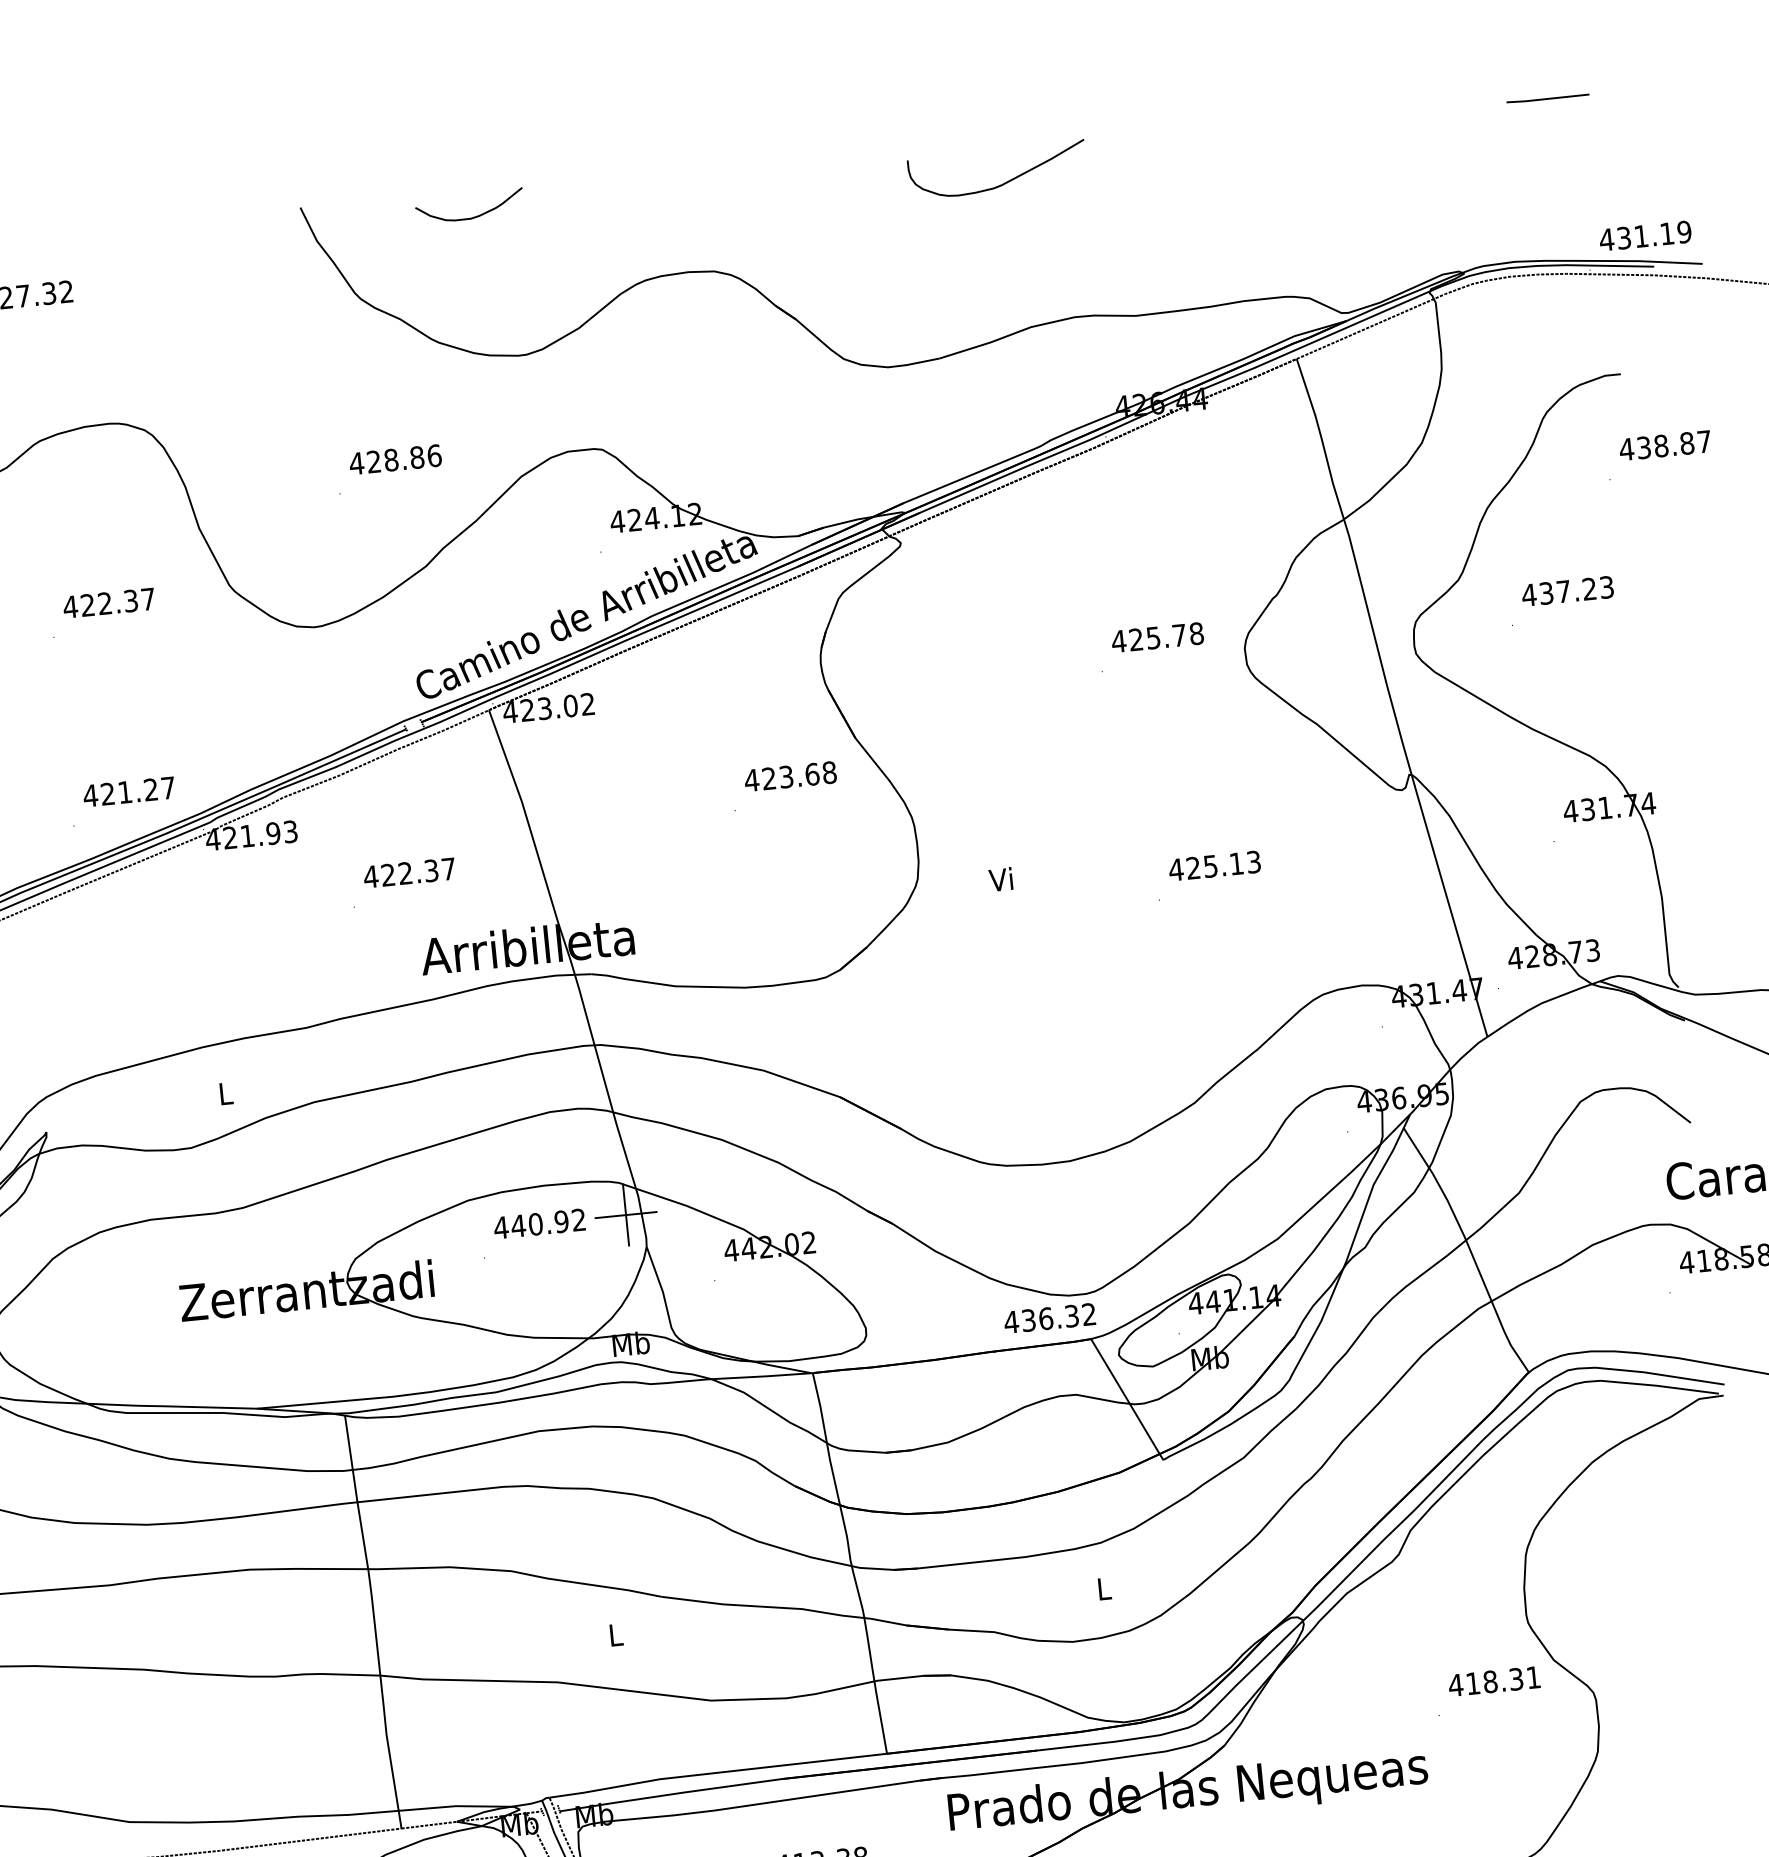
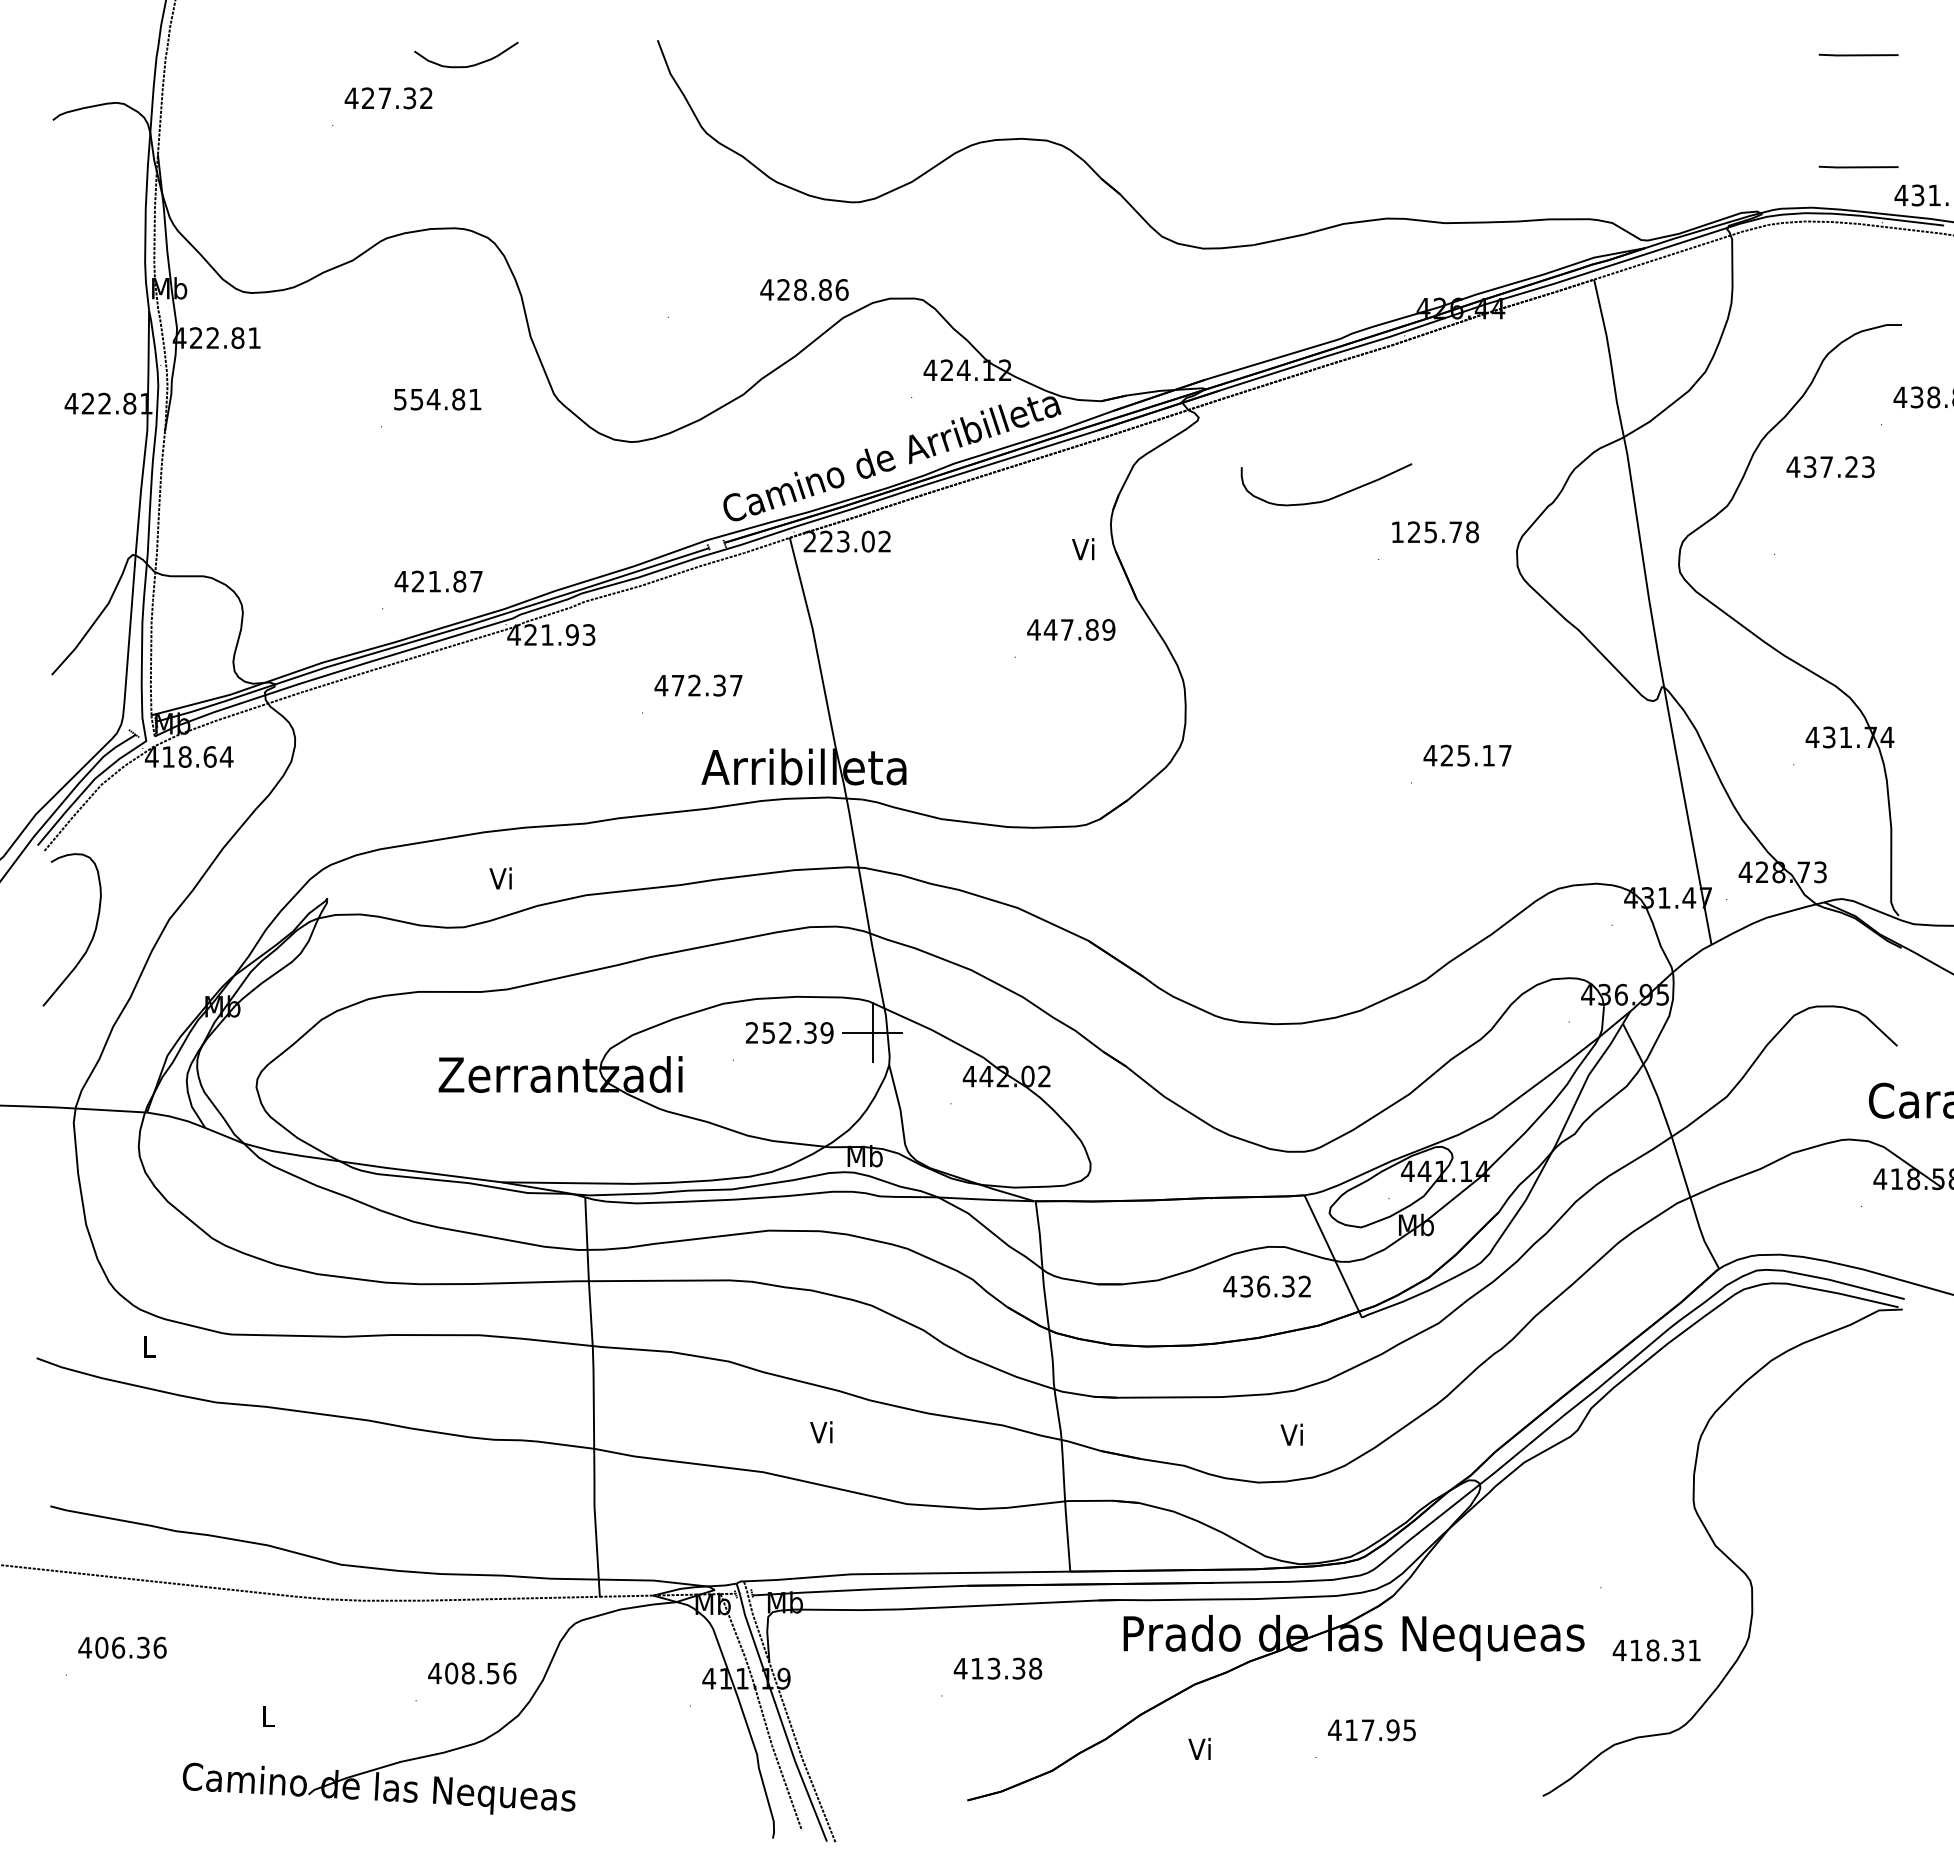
curve: (1003, 182) -> (1331, 497), moved
line: (1559, 214) -> (1858, 166), added
curve: (471, 216) -> (467, 65), moved
text: (395, 459) -> (804, 289), moved
text: (1567, 591) -> (1830, 467), moved
text: (109, 603) -> (437, 399), 422.37 -> 554.81
text: (1118, 640) -> (1397, 531), 425.78 -> 125.78
text: (509, 711) -> (809, 541), 423.02 -> 223.02
text: (799, 775) -> (1079, 629), 423.68 -> 447.89
text: (150, 789) -> (459, 581), 421.27 -> 421.87
text: (1254, 861) -> (1505, 755), 425.13 -> 425.17
text: (387, 875) -> (677, 685), 422.37 -> 472.37
text: (1001, 879) -> (1083, 549), moved
text: (224, 1093) -> (500, 878), L -> Vi
text: (539, 1223) -> (789, 1032), 440.92 -> 252.39
text: (1049, 1318) -> (1266, 1286), moved
text: (1102, 1588) -> (1291, 1434), L -> Vi
text: (614, 1635) -> (821, 1432), L -> Vi
text: (1494, 1681) -> (1656, 1650), moved

